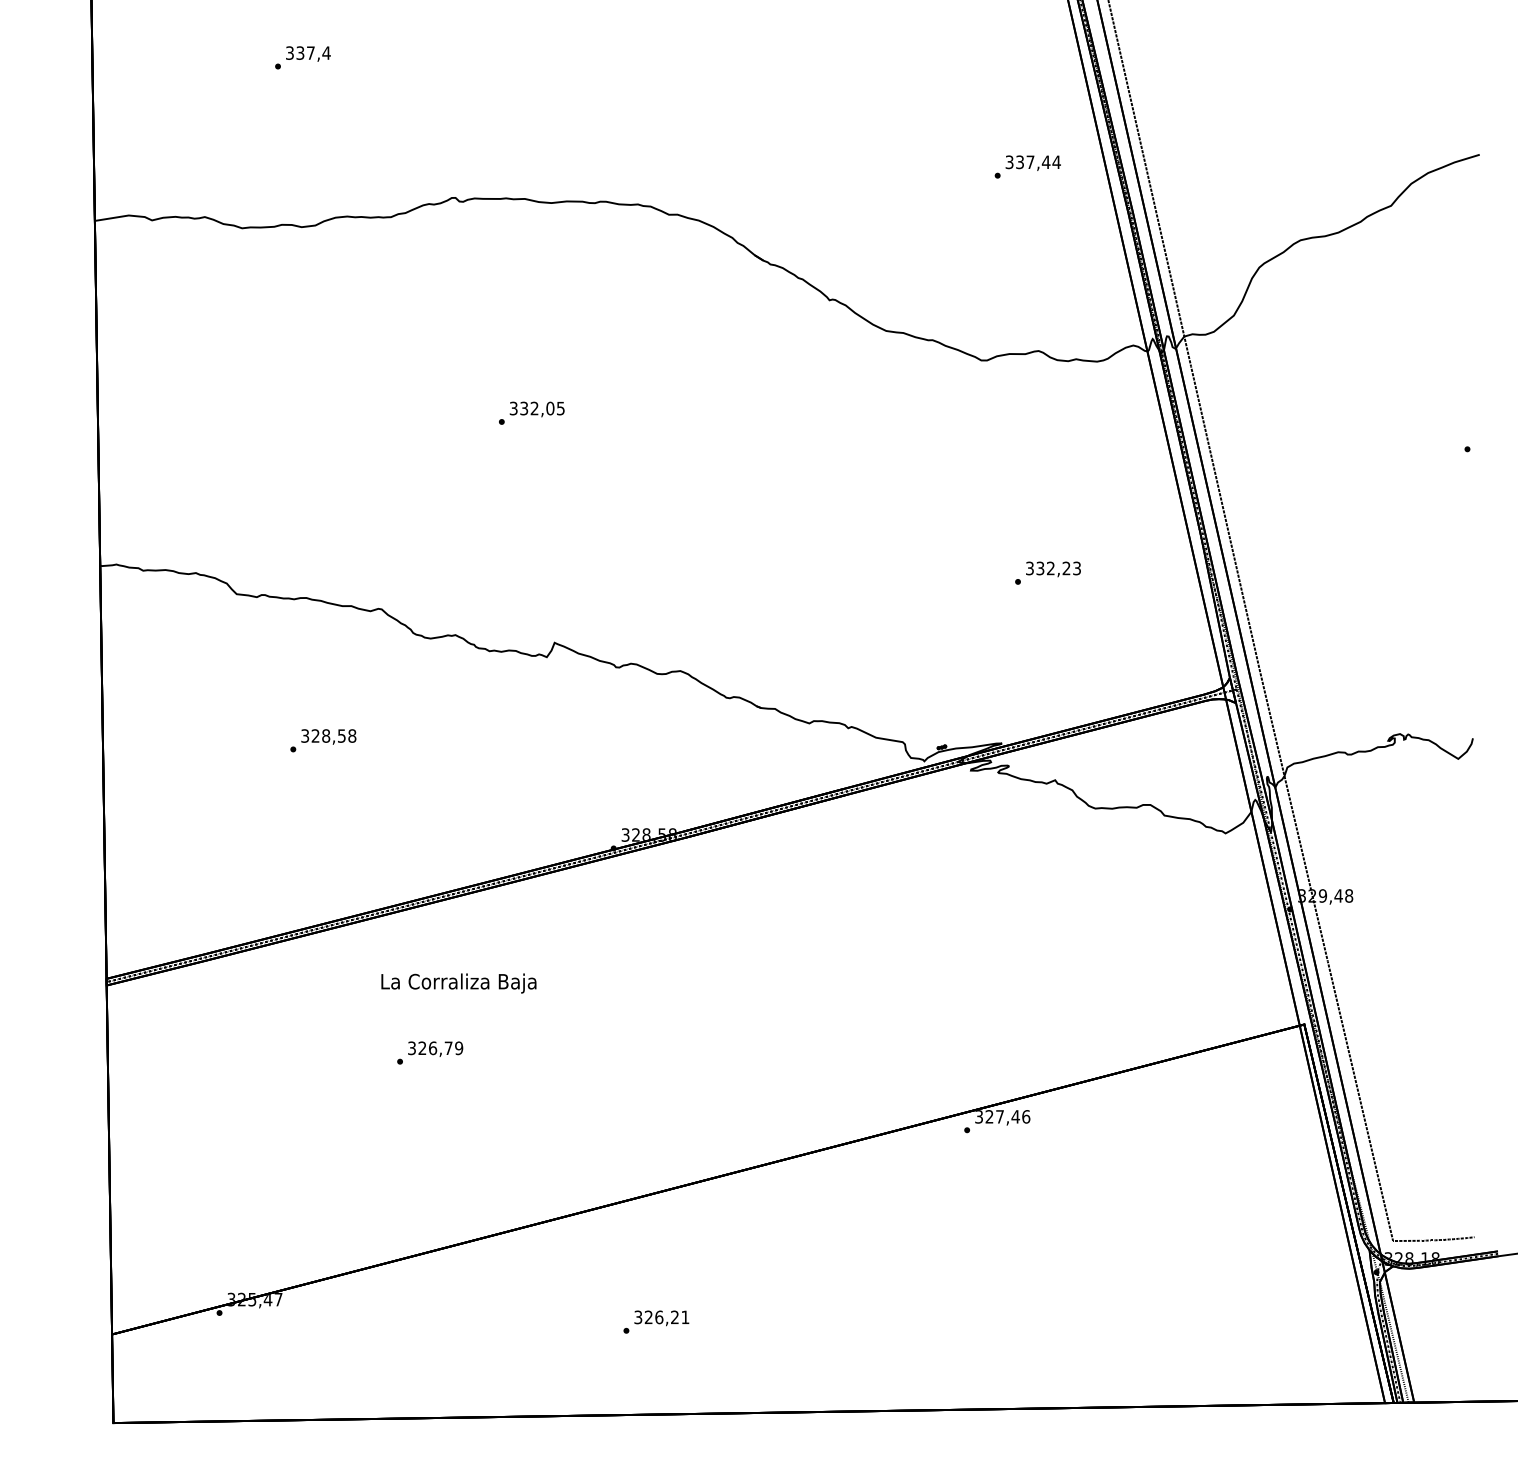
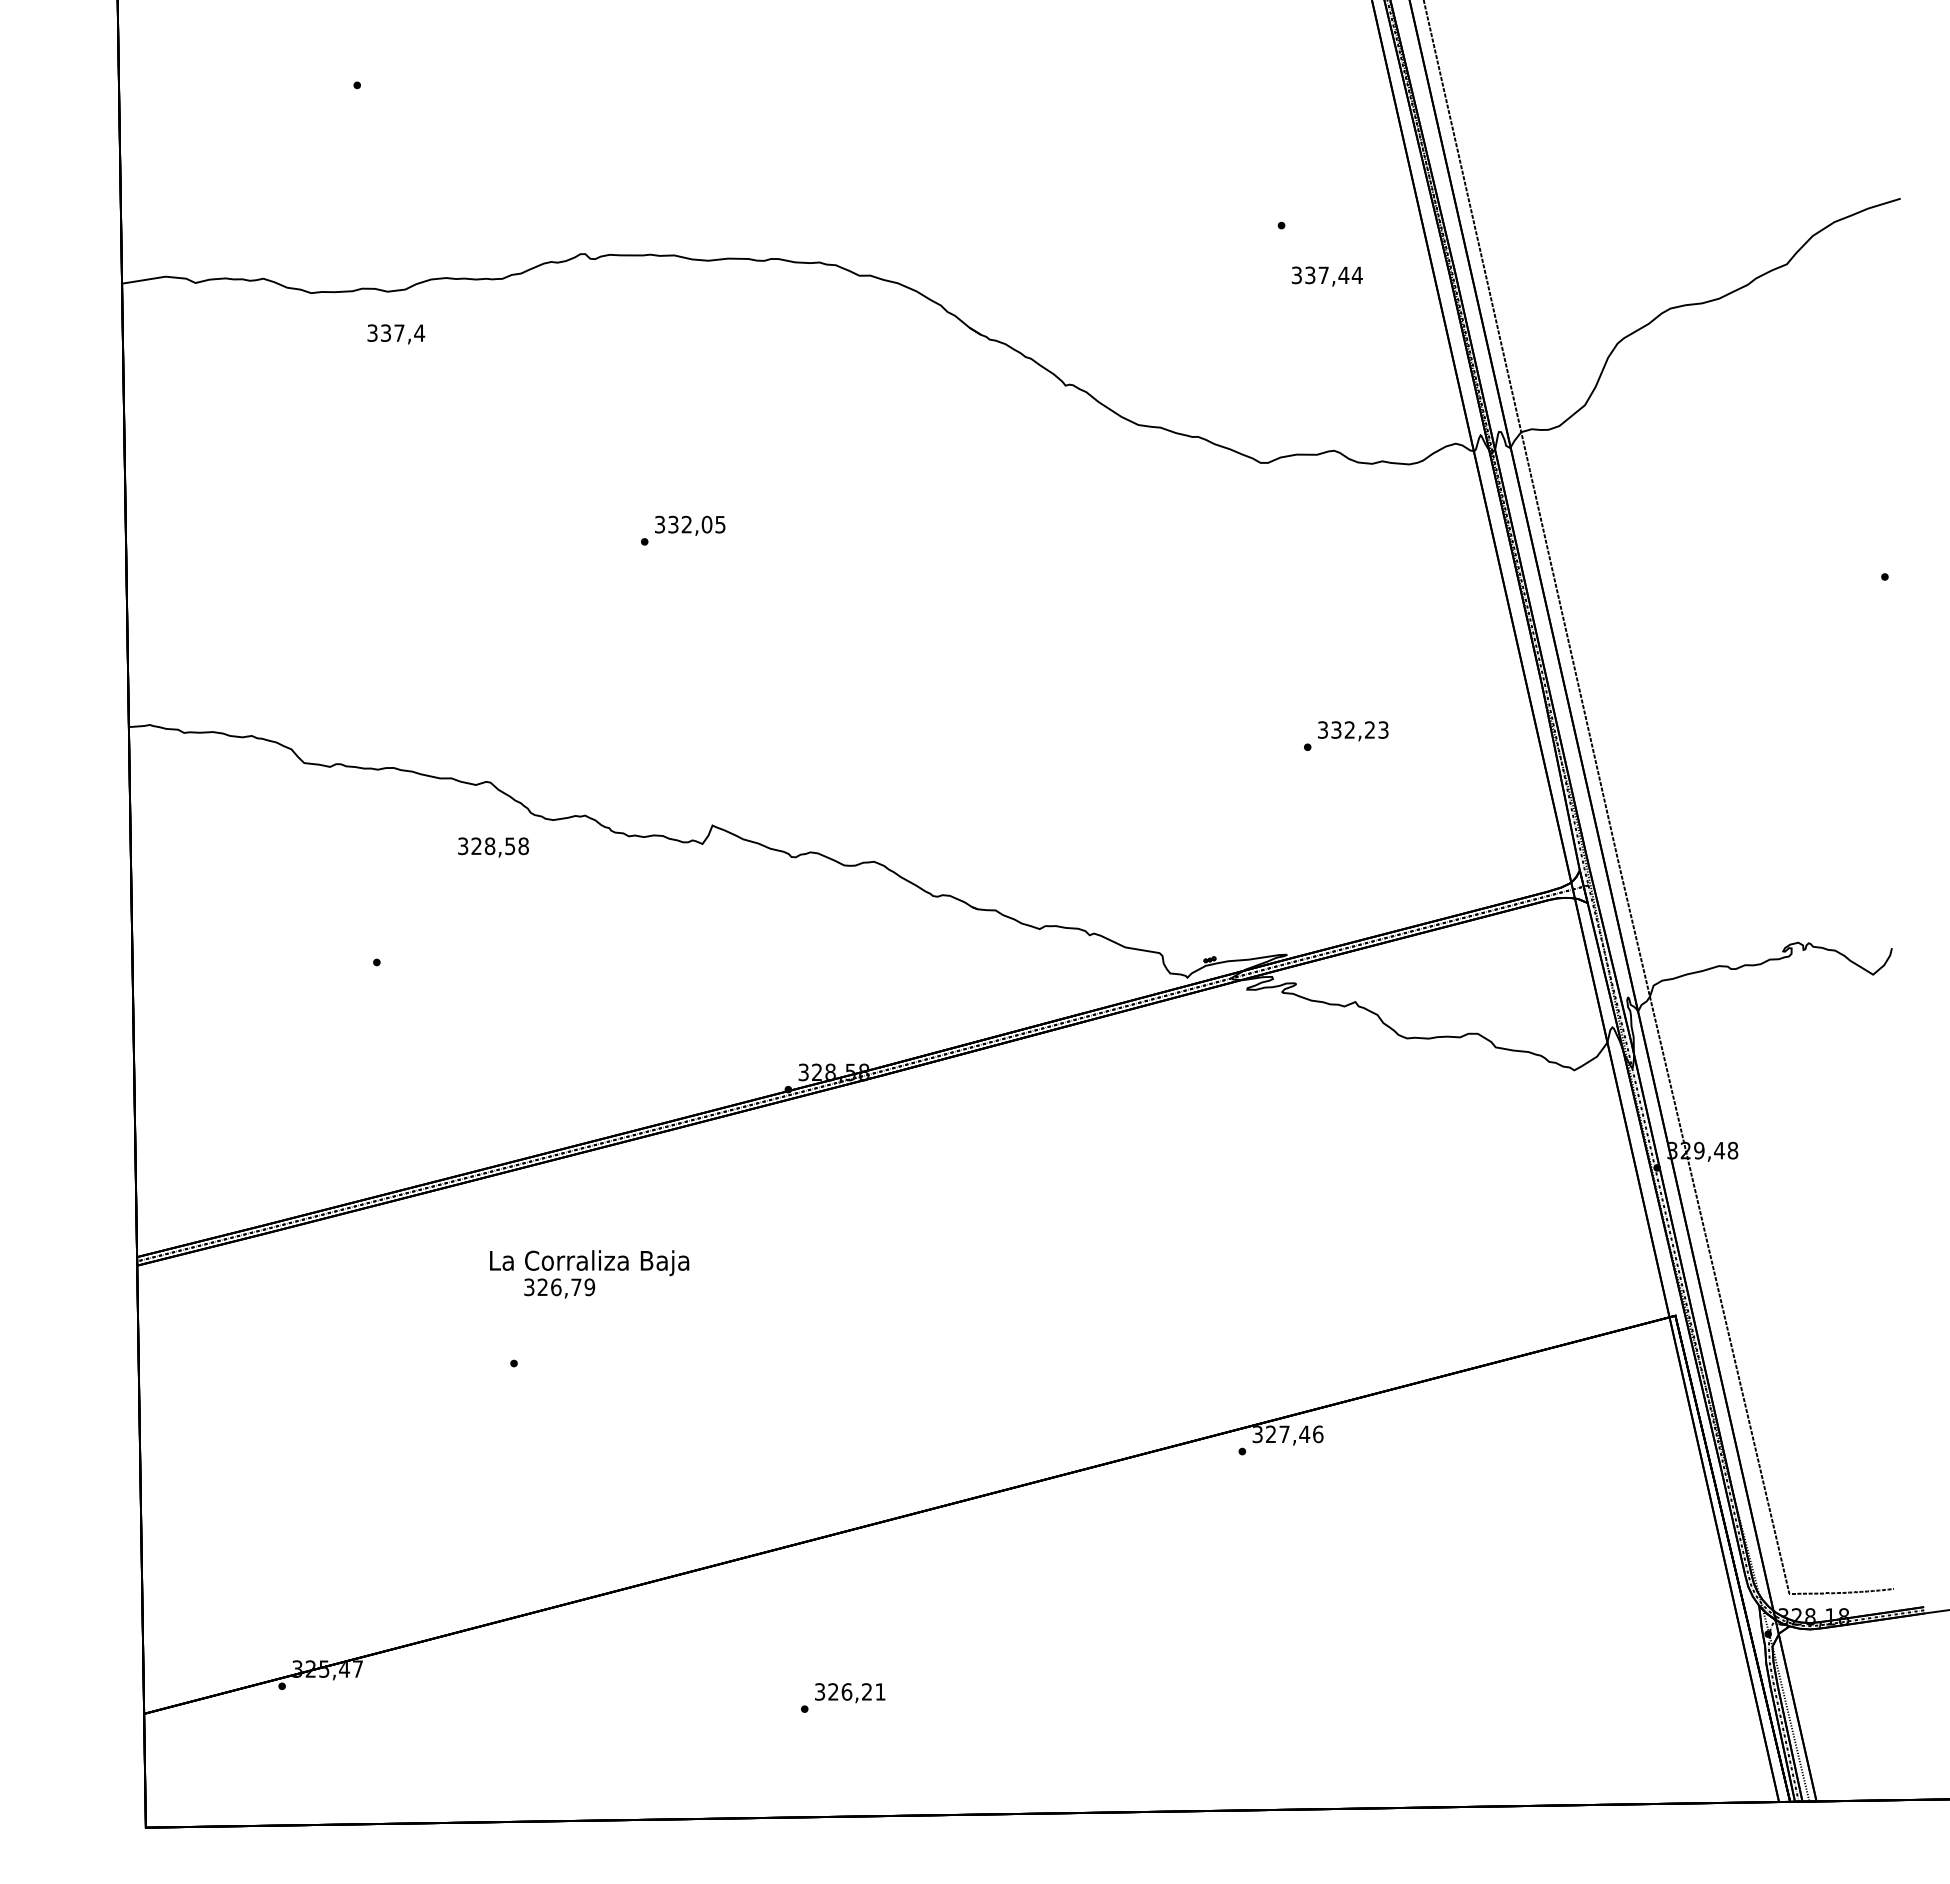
text: (308, 54) -> (396, 334), moved
text: (1032, 163) -> (1326, 276), moved
text: (328, 737) -> (493, 847), moved
text: (435, 1049) -> (559, 1288), moved

